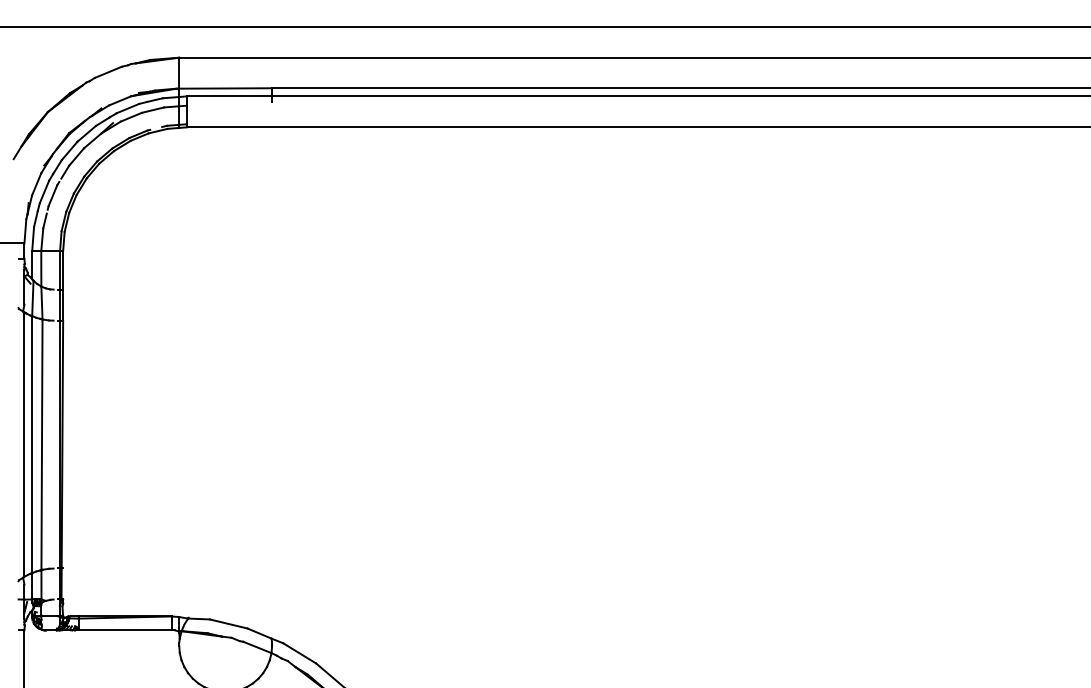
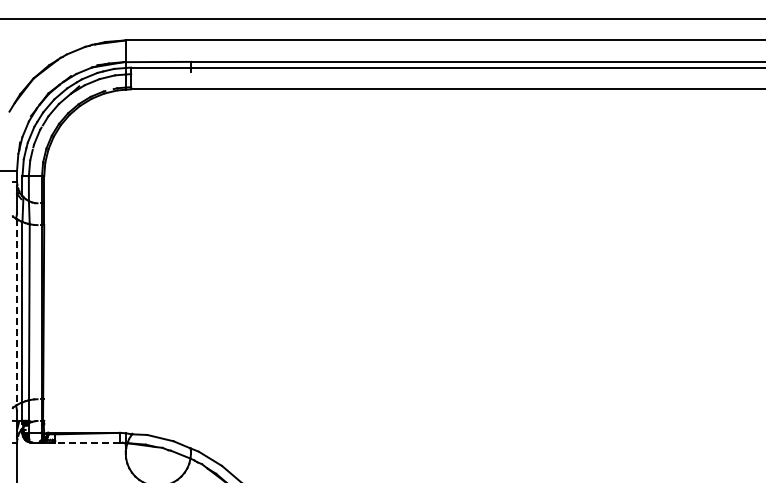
line: (25, 445) -> (17, 312), solid -> dashed
line: (124, 630) -> (87, 442), solid -> dashed

